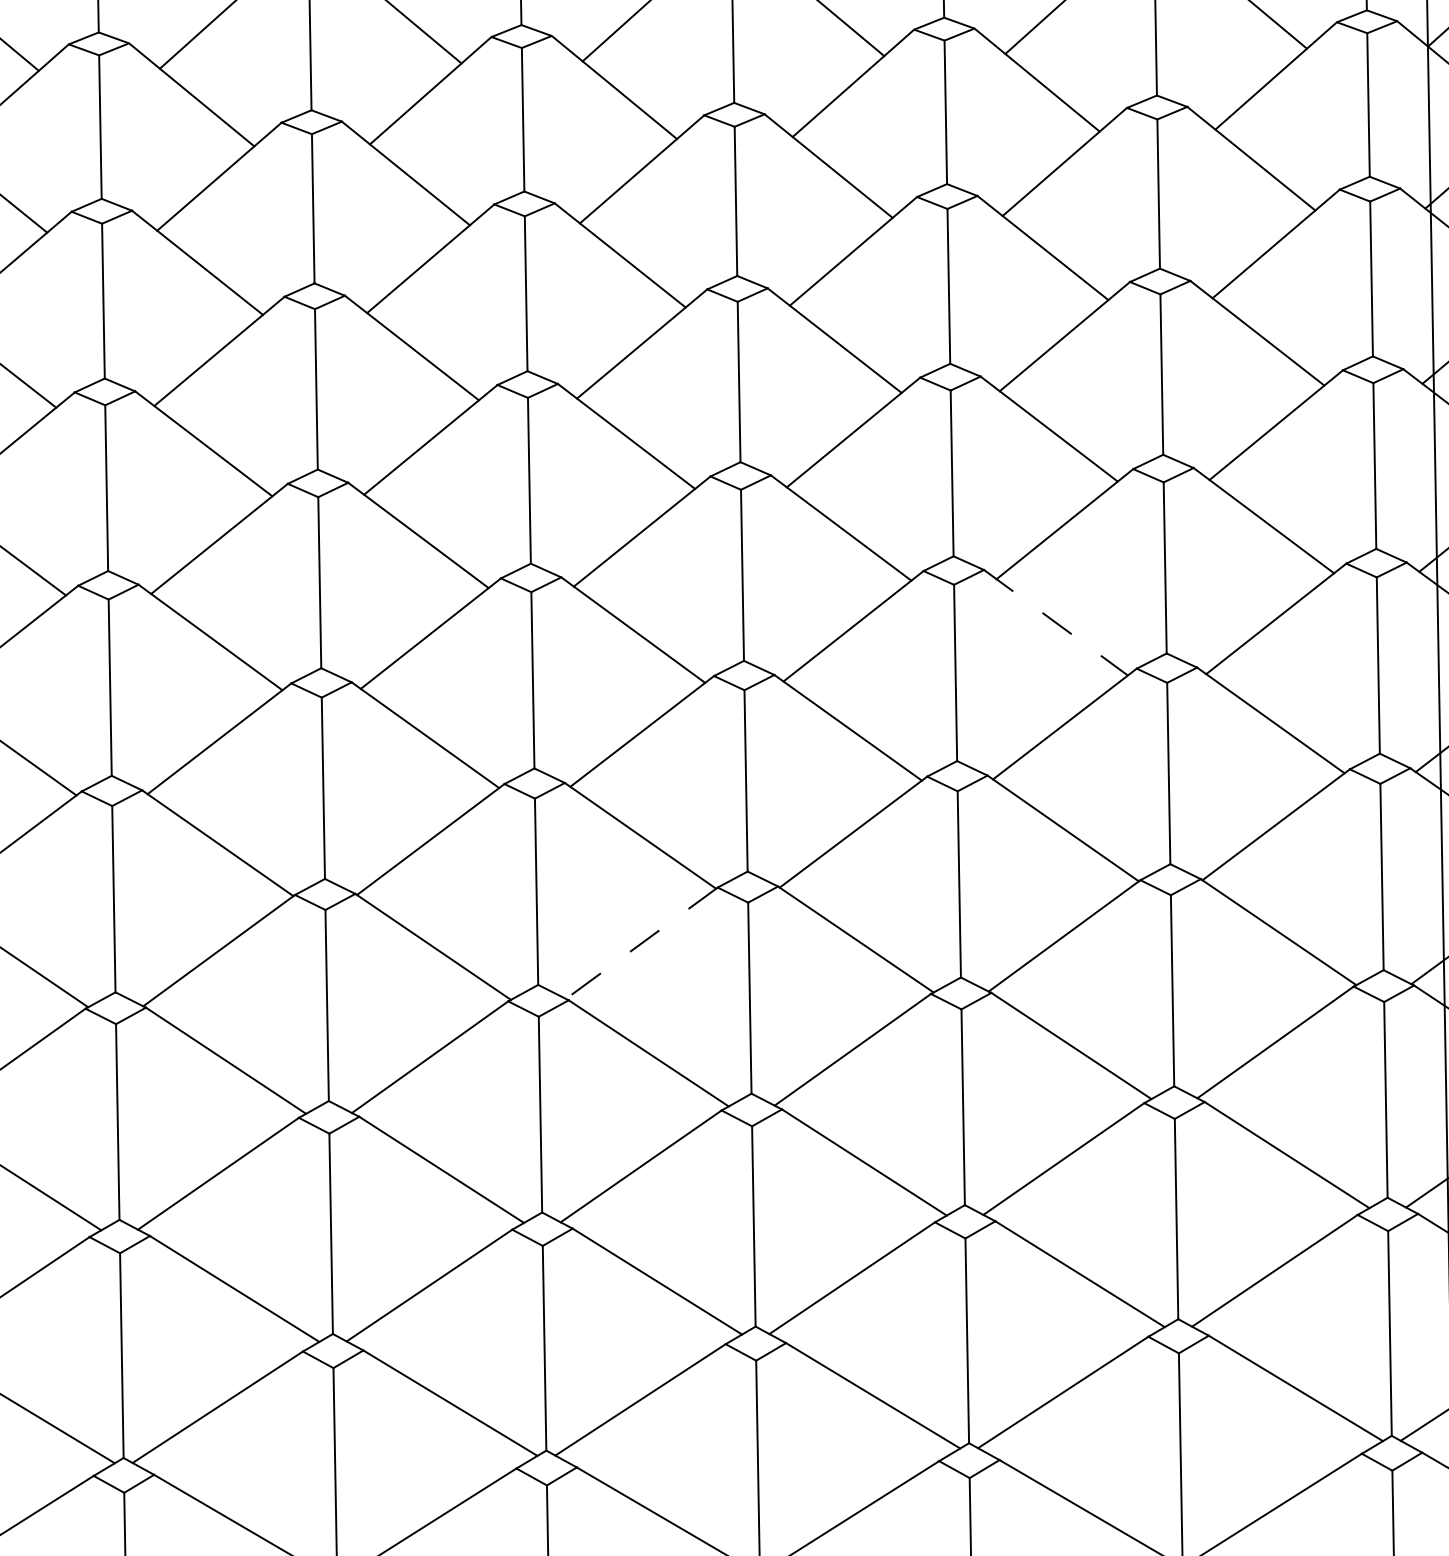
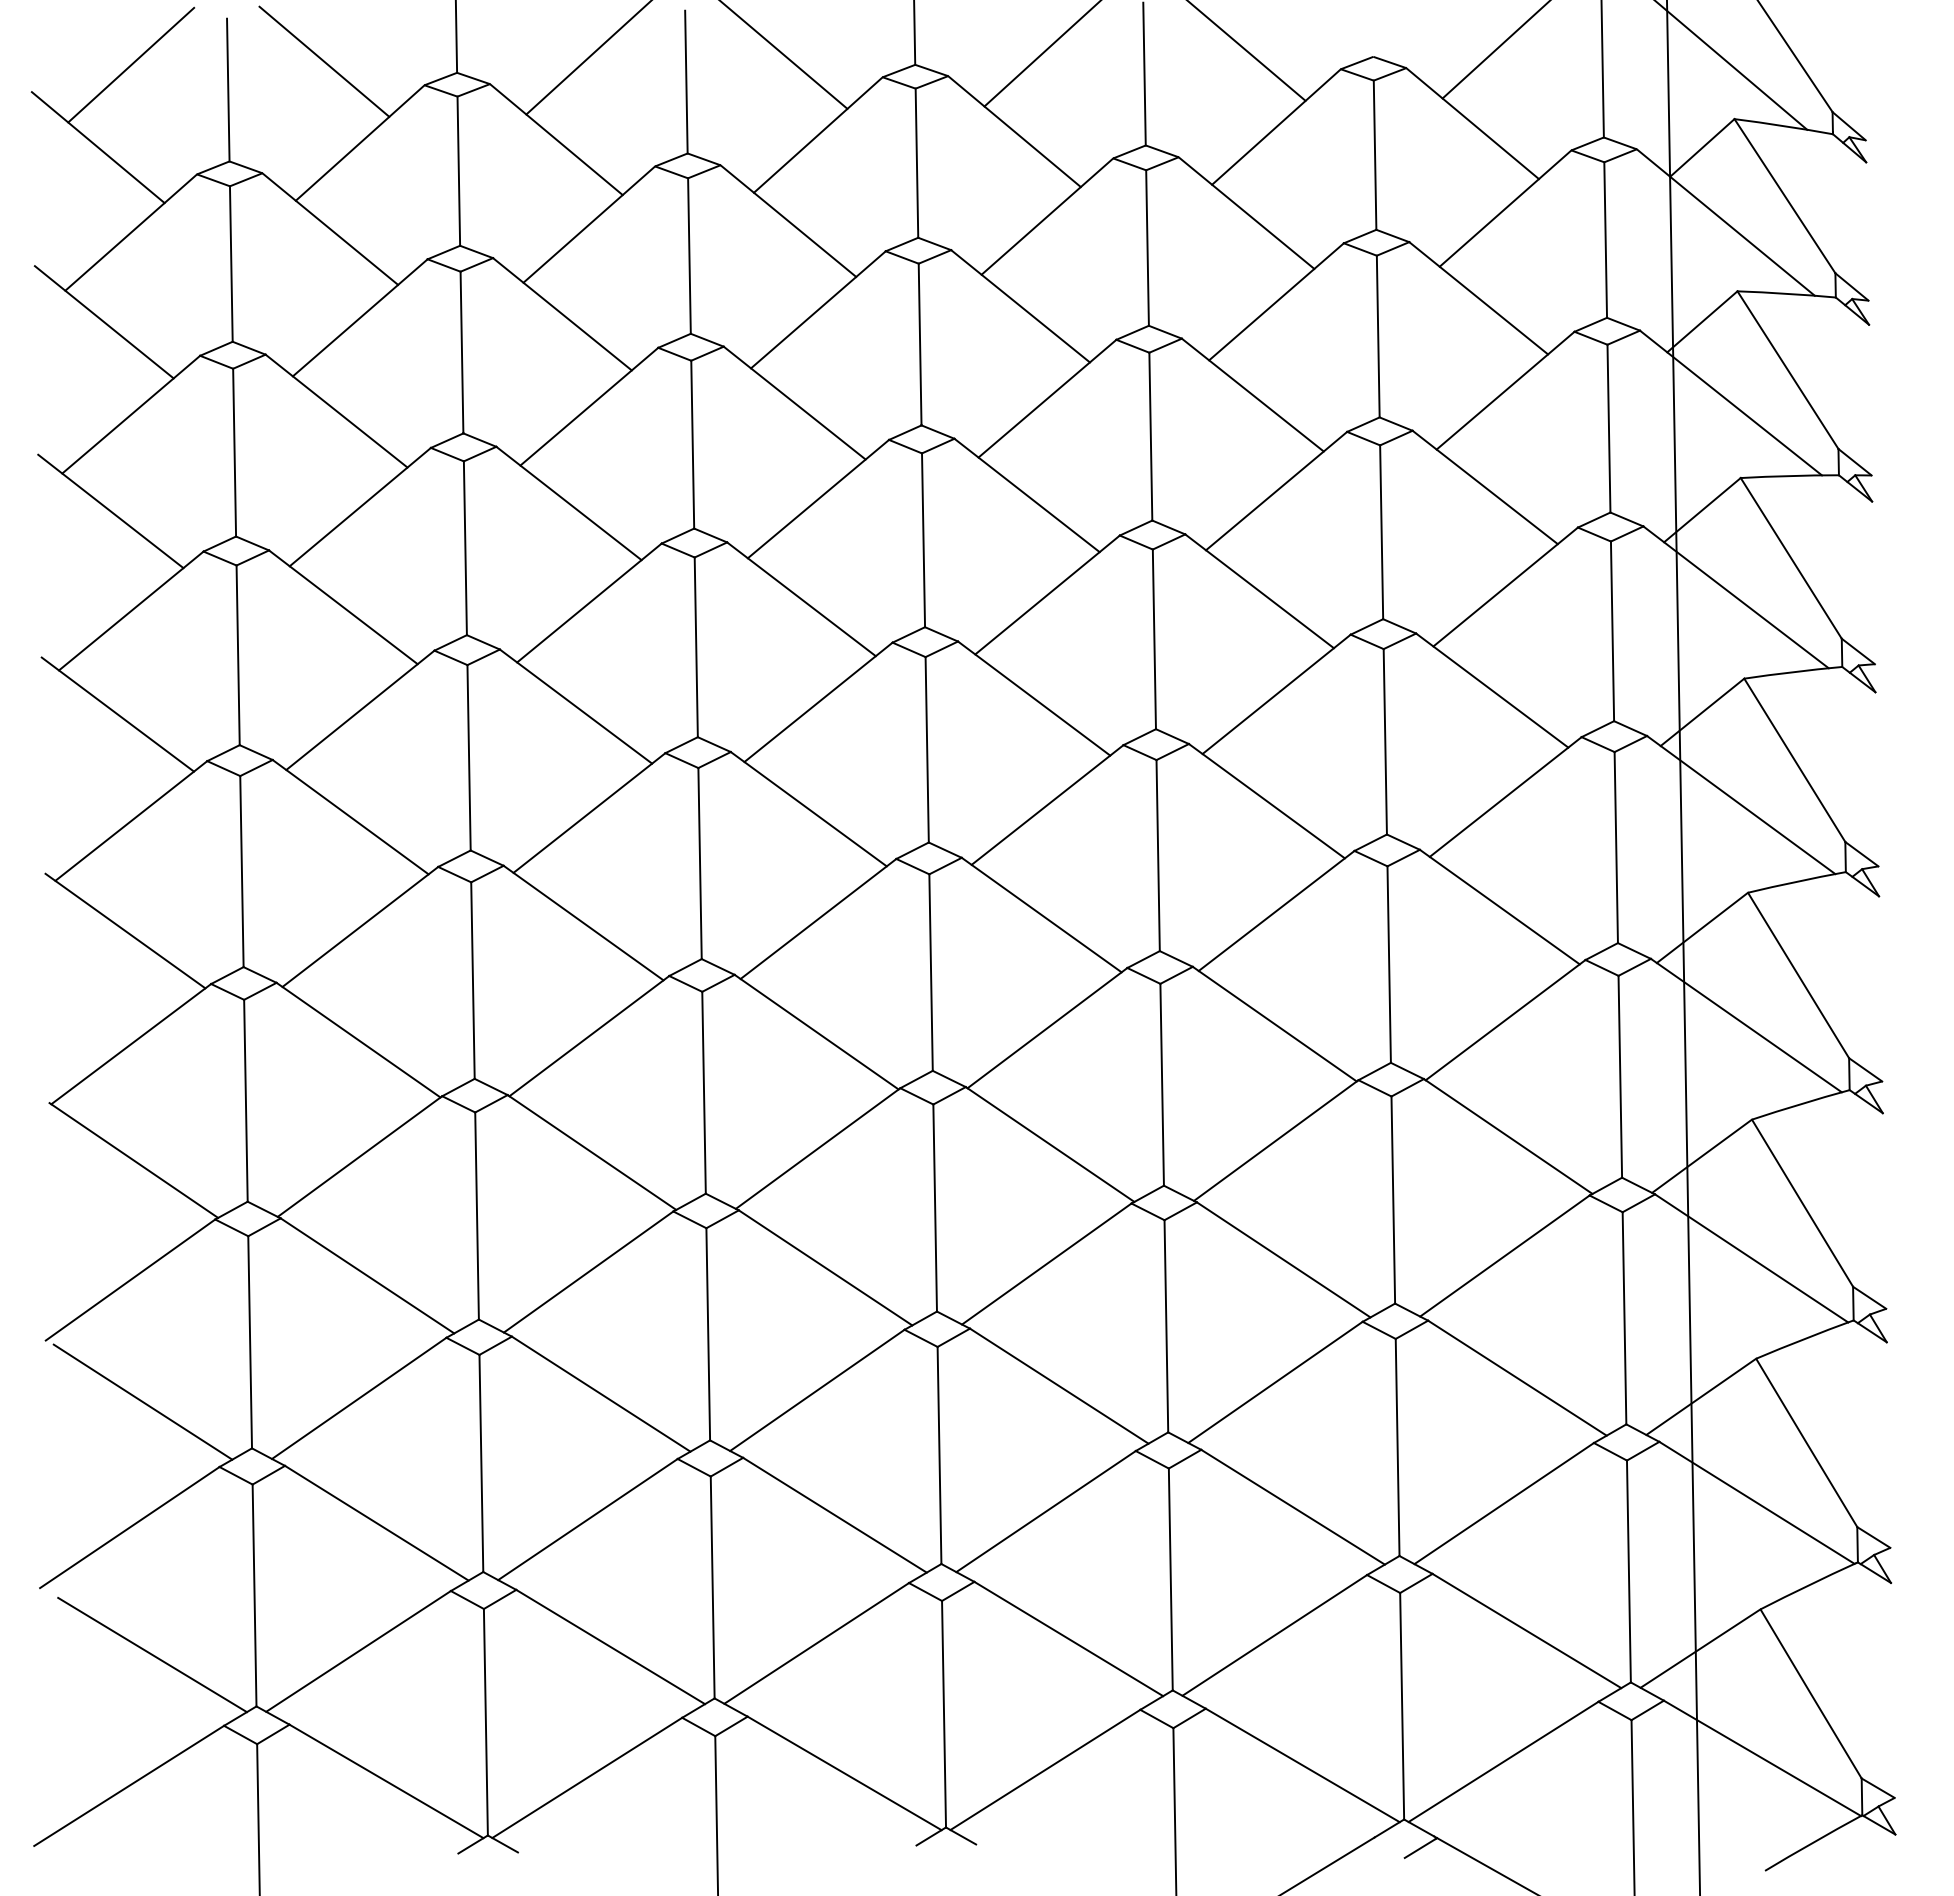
line: (1055, 623) -> (1266, 801), dashed -> solid
line: (642, 943) -> (818, 1148), dashed -> solid

